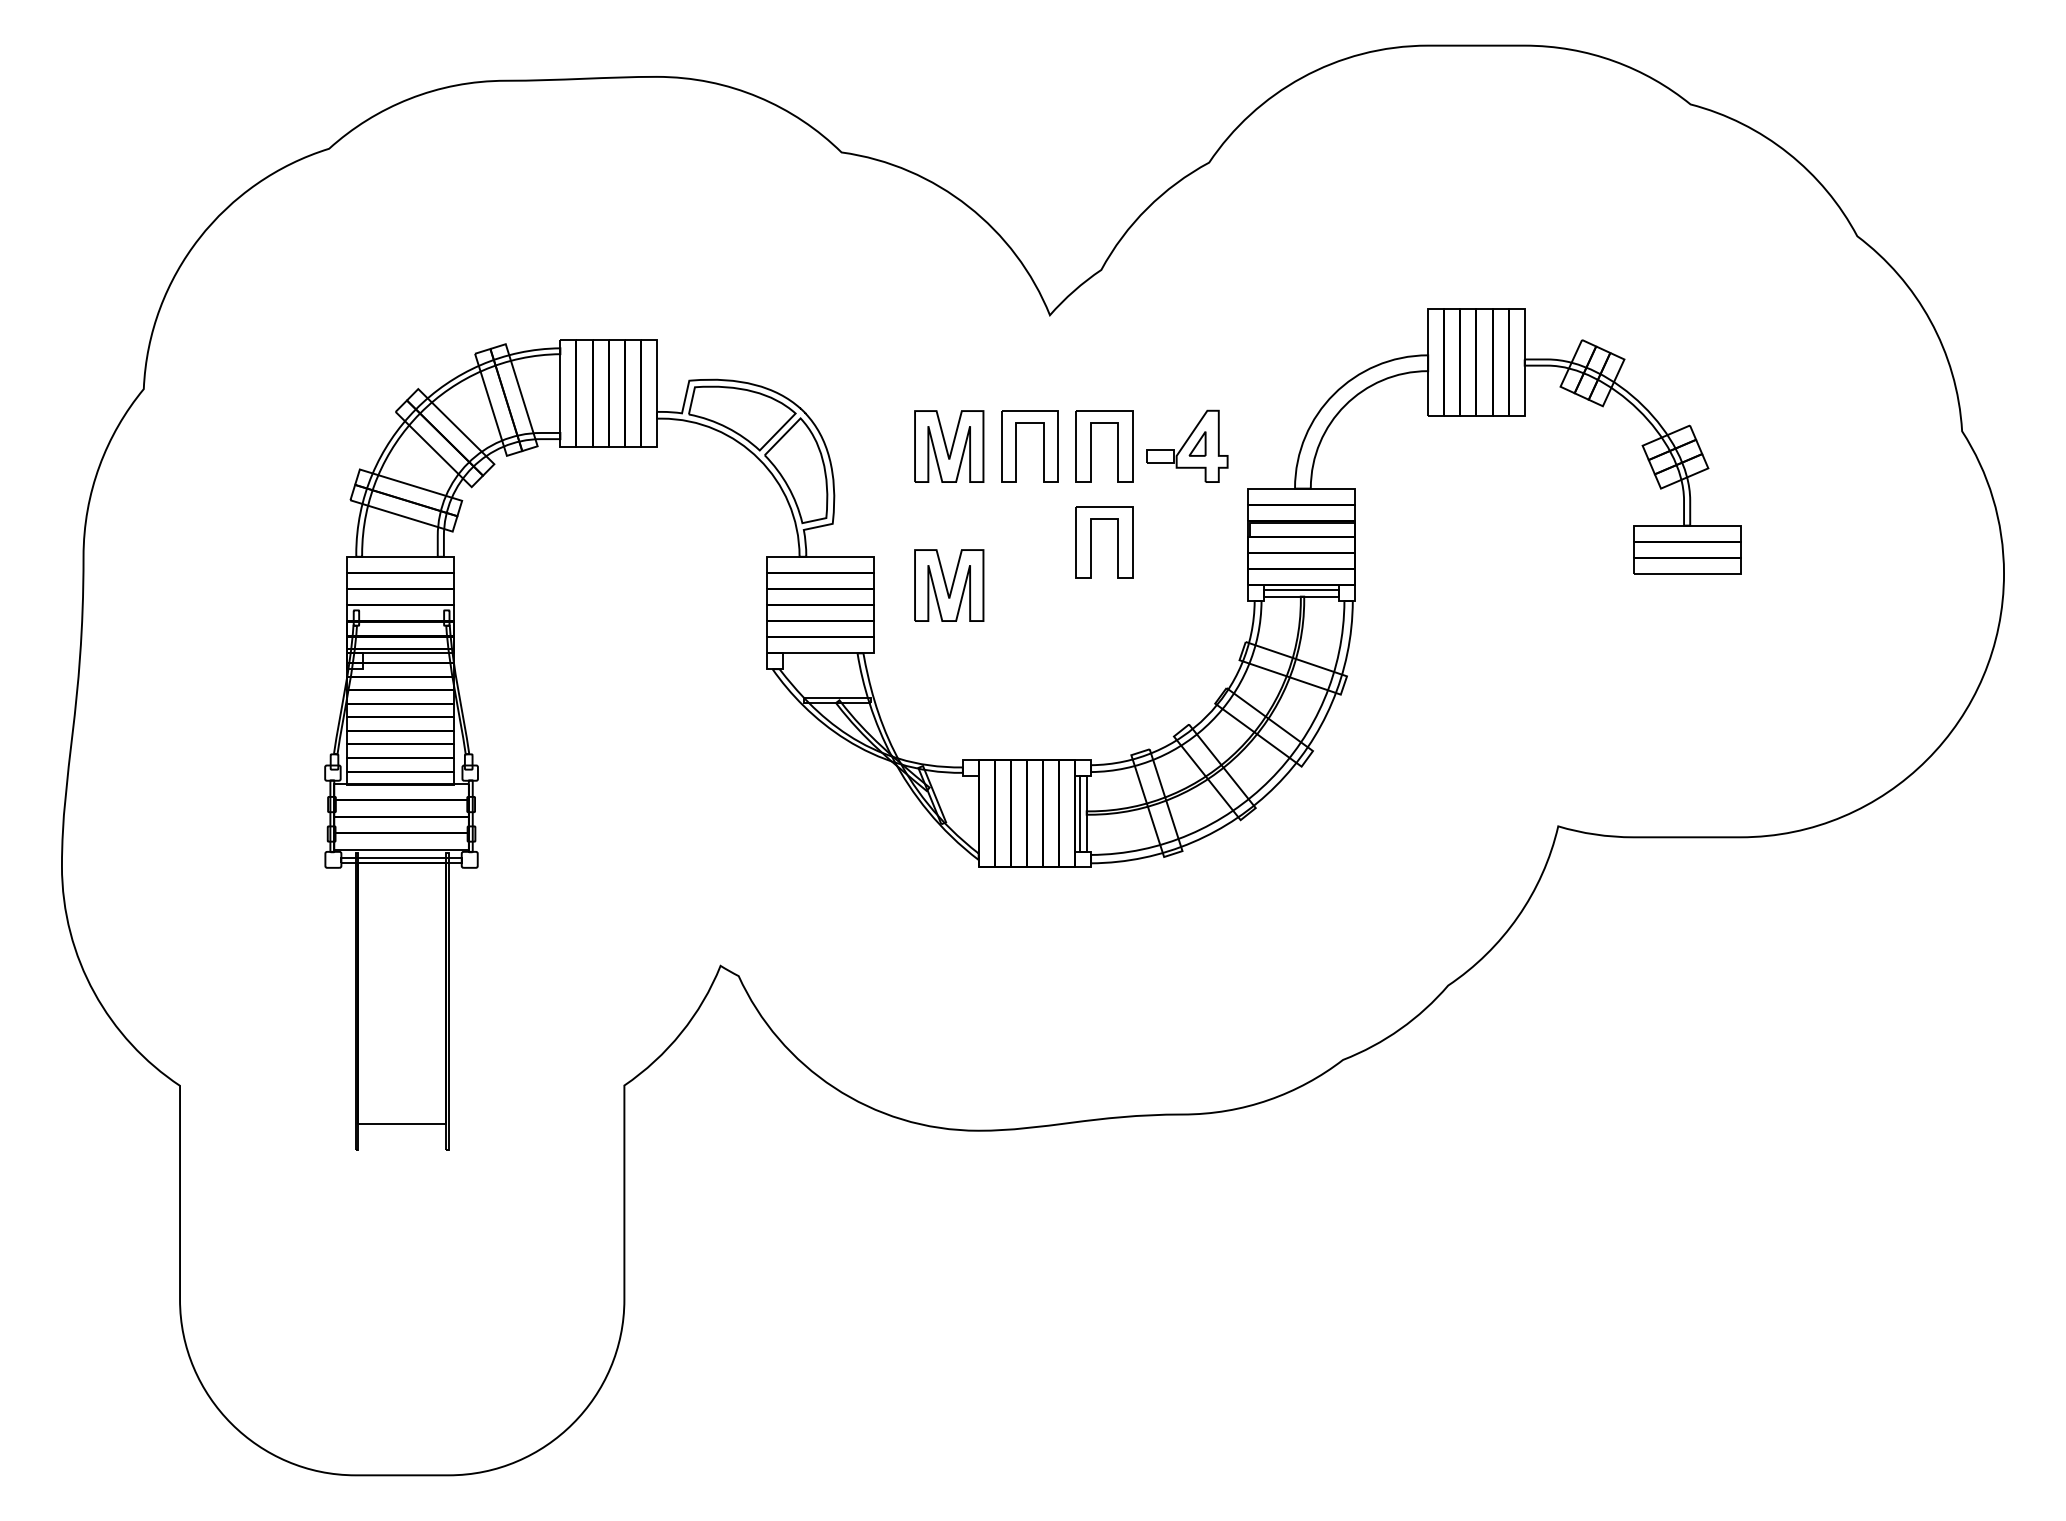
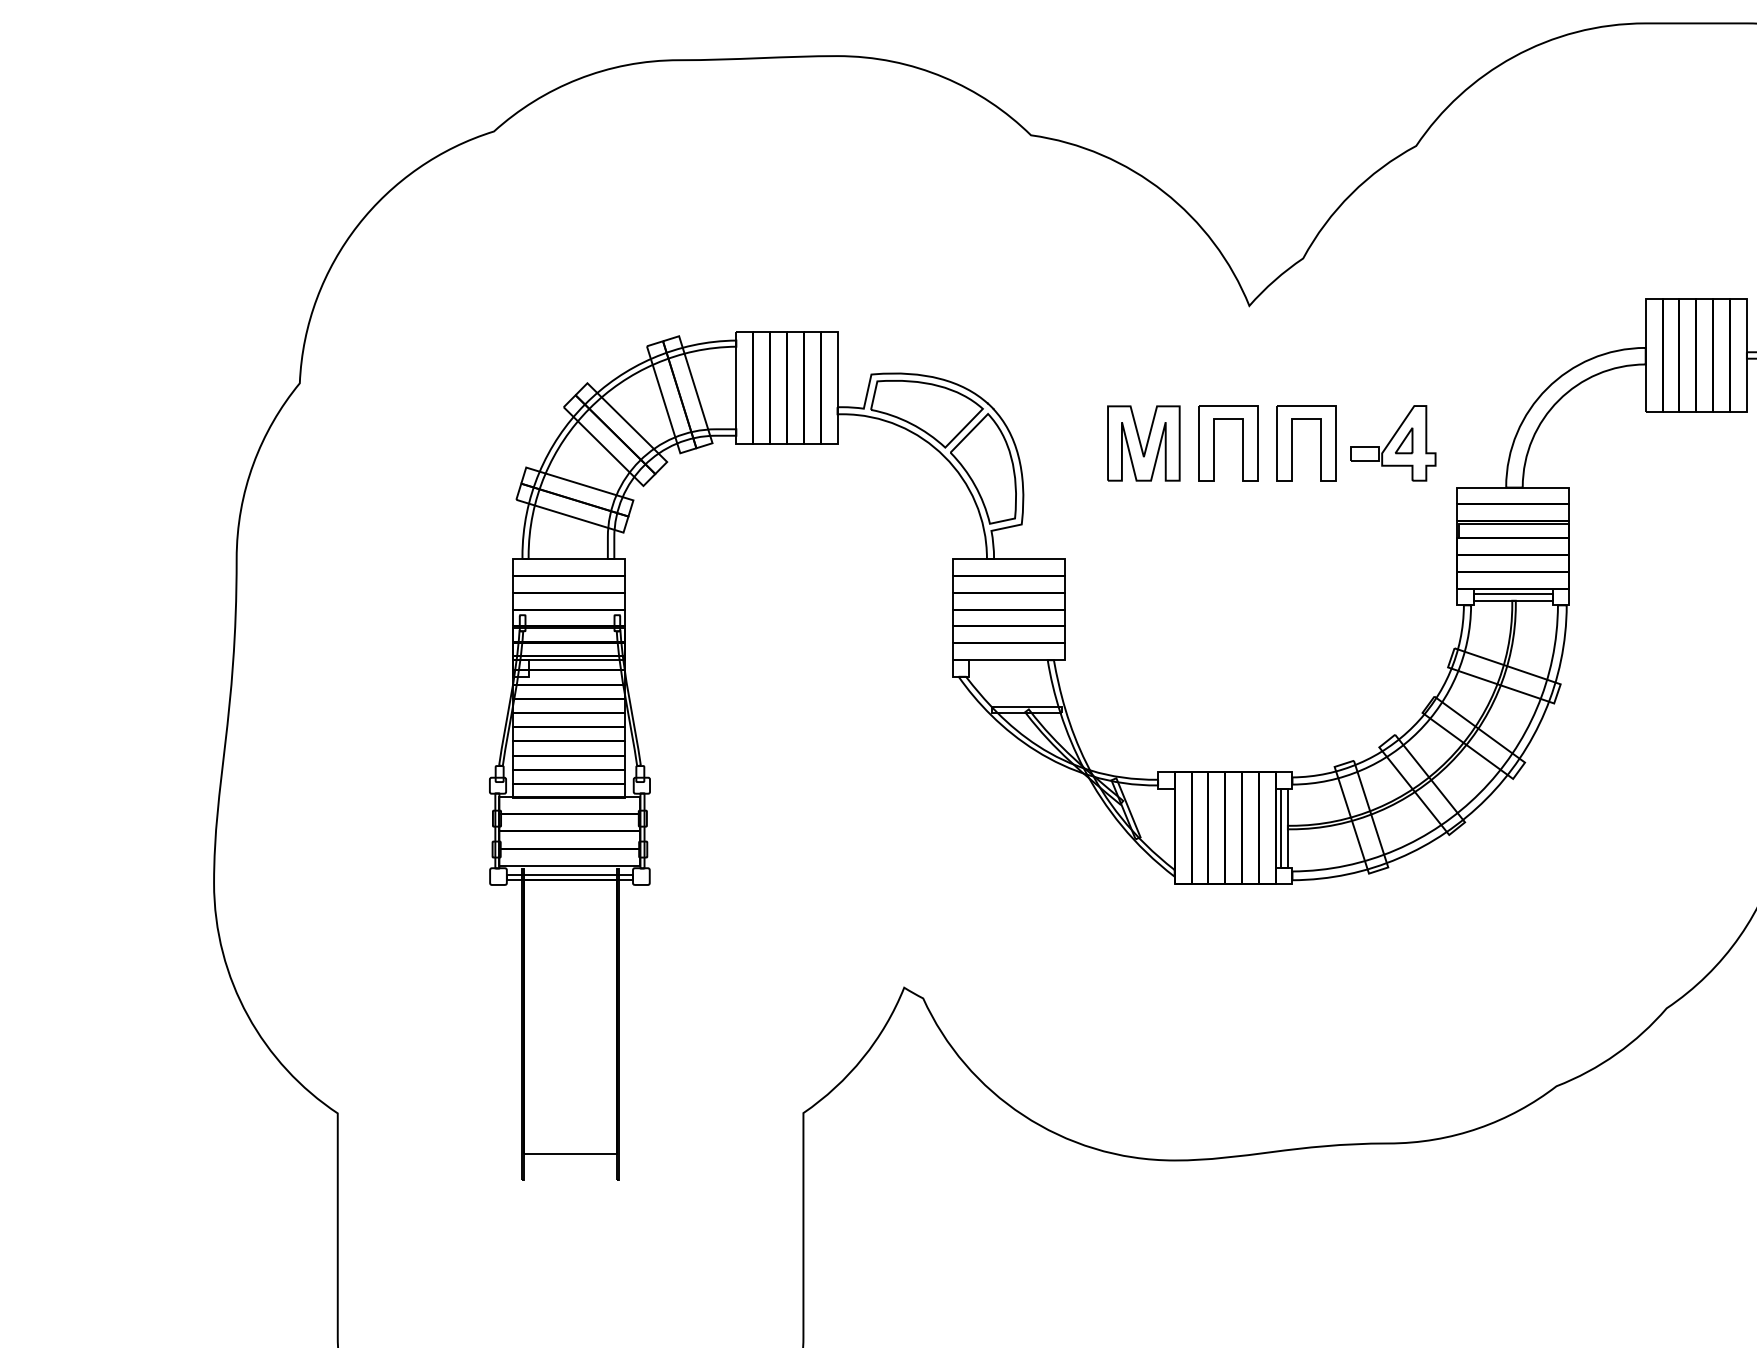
part: (1091, 542) -> (1292, 544), removed
part: (949, 585) -> (1144, 589), removed

